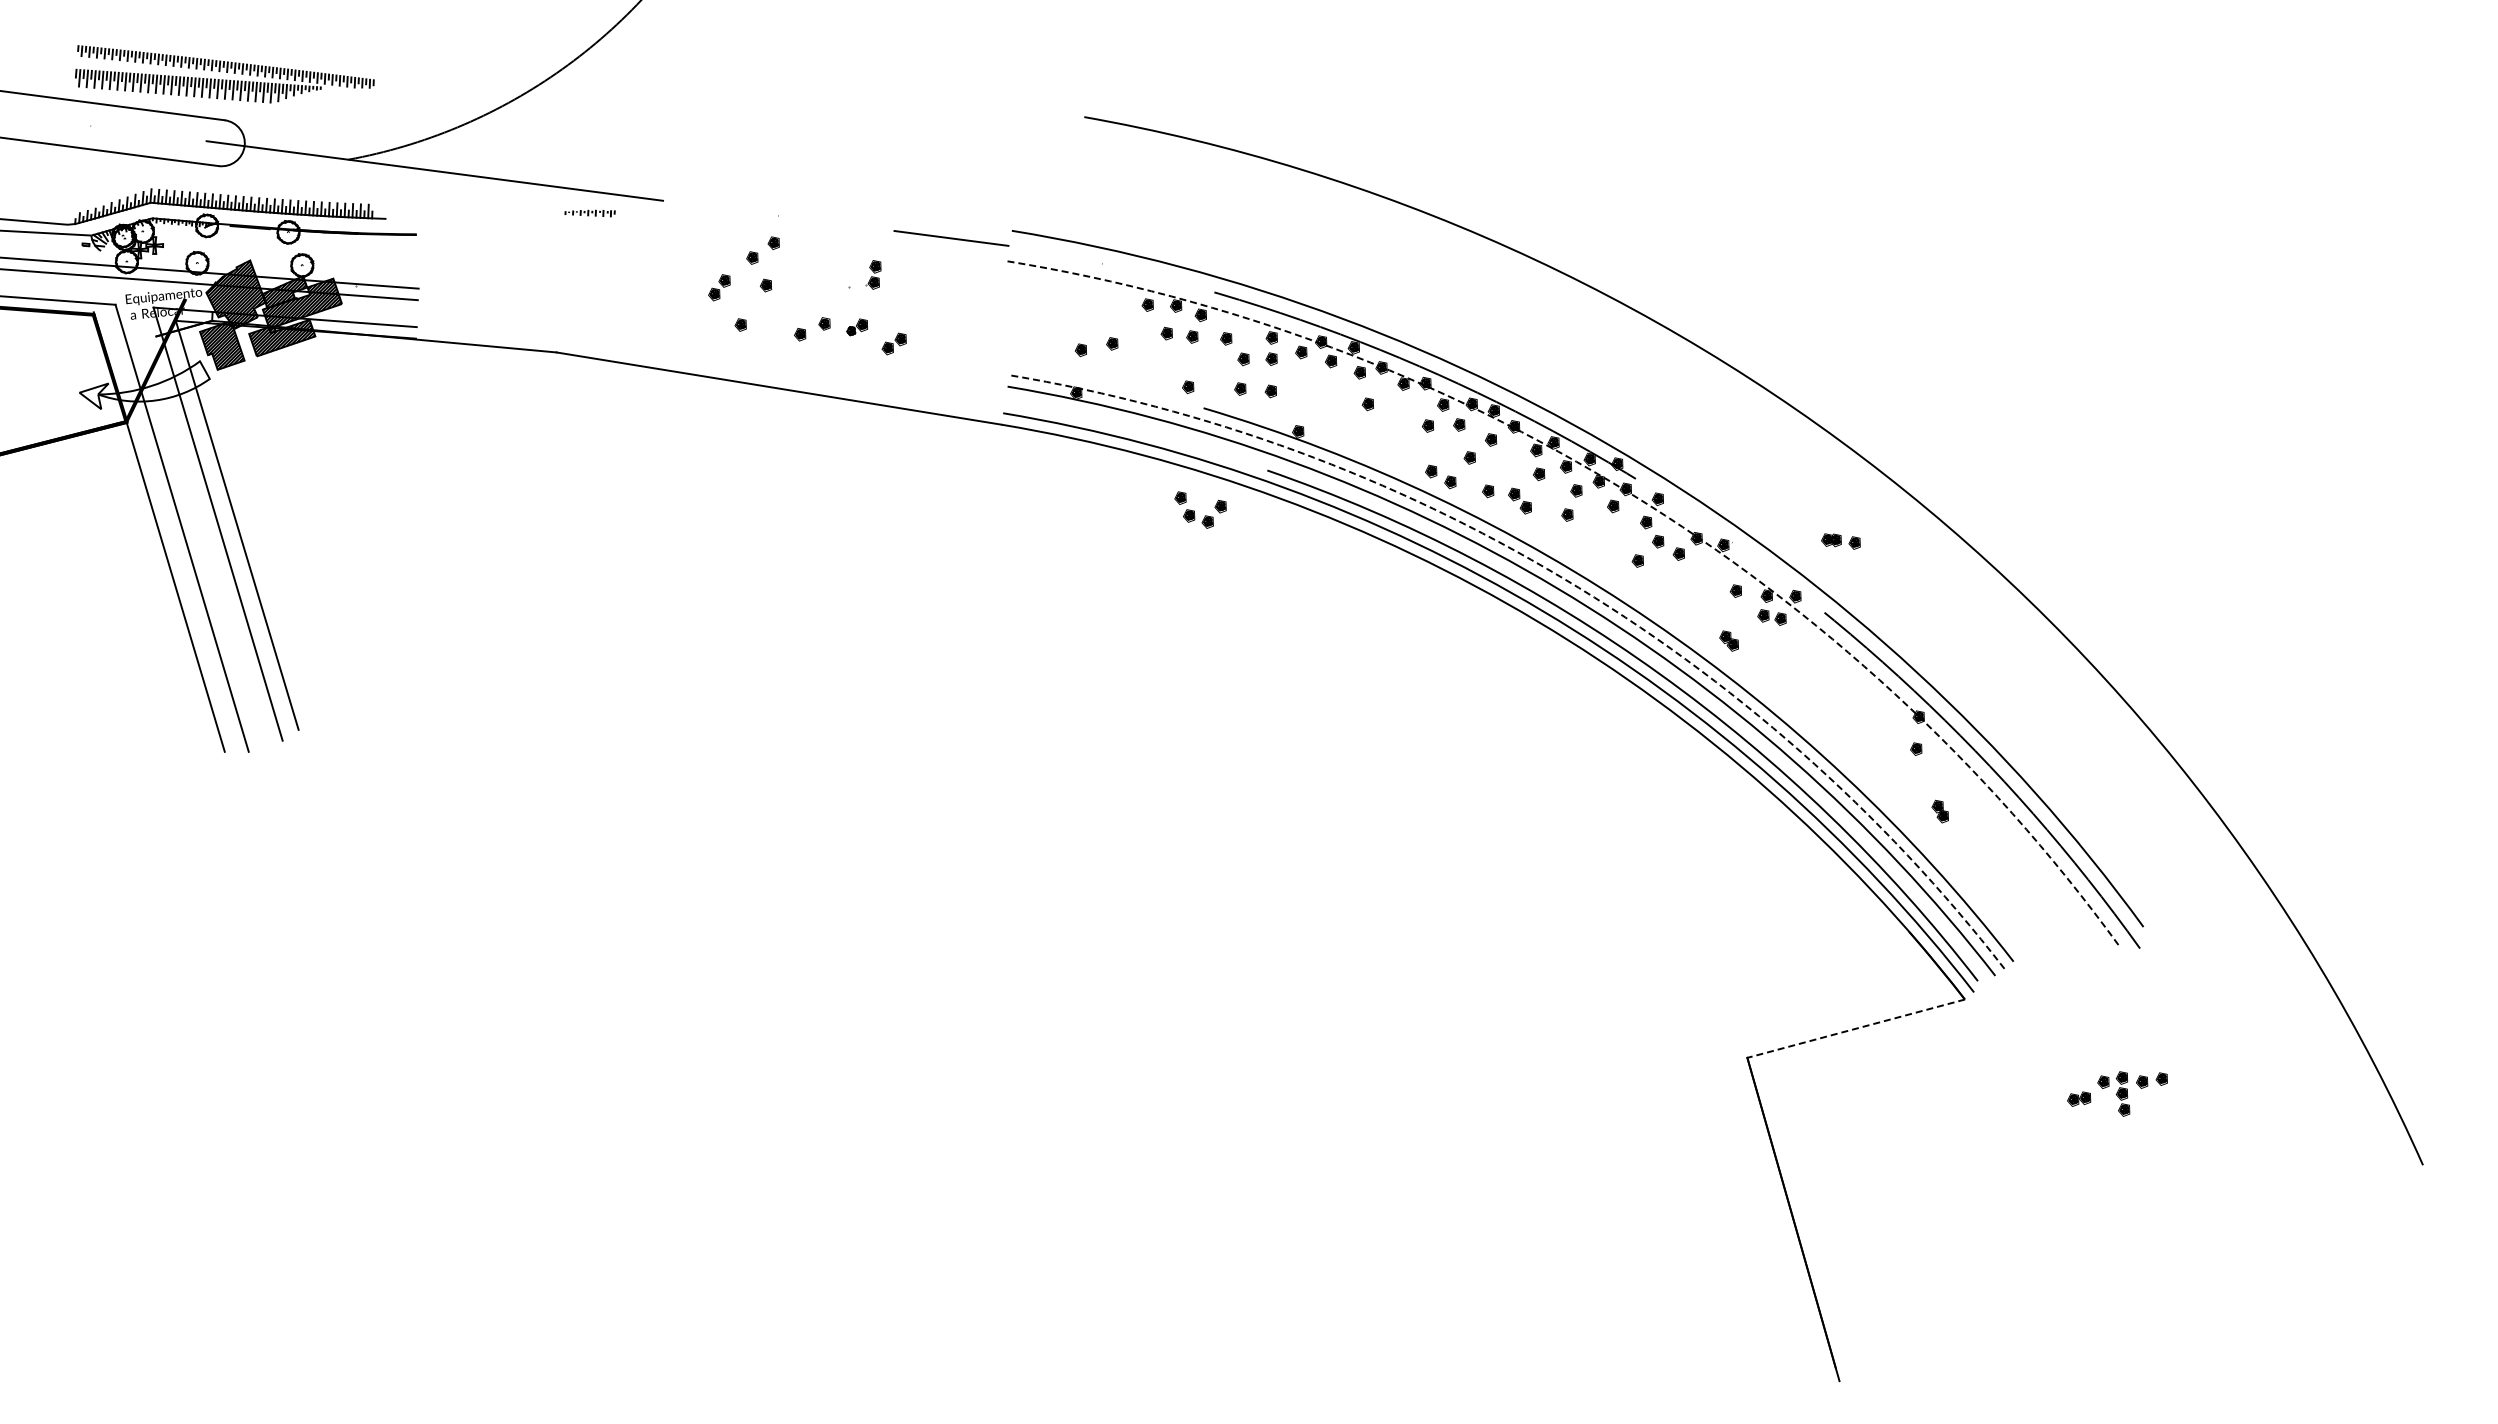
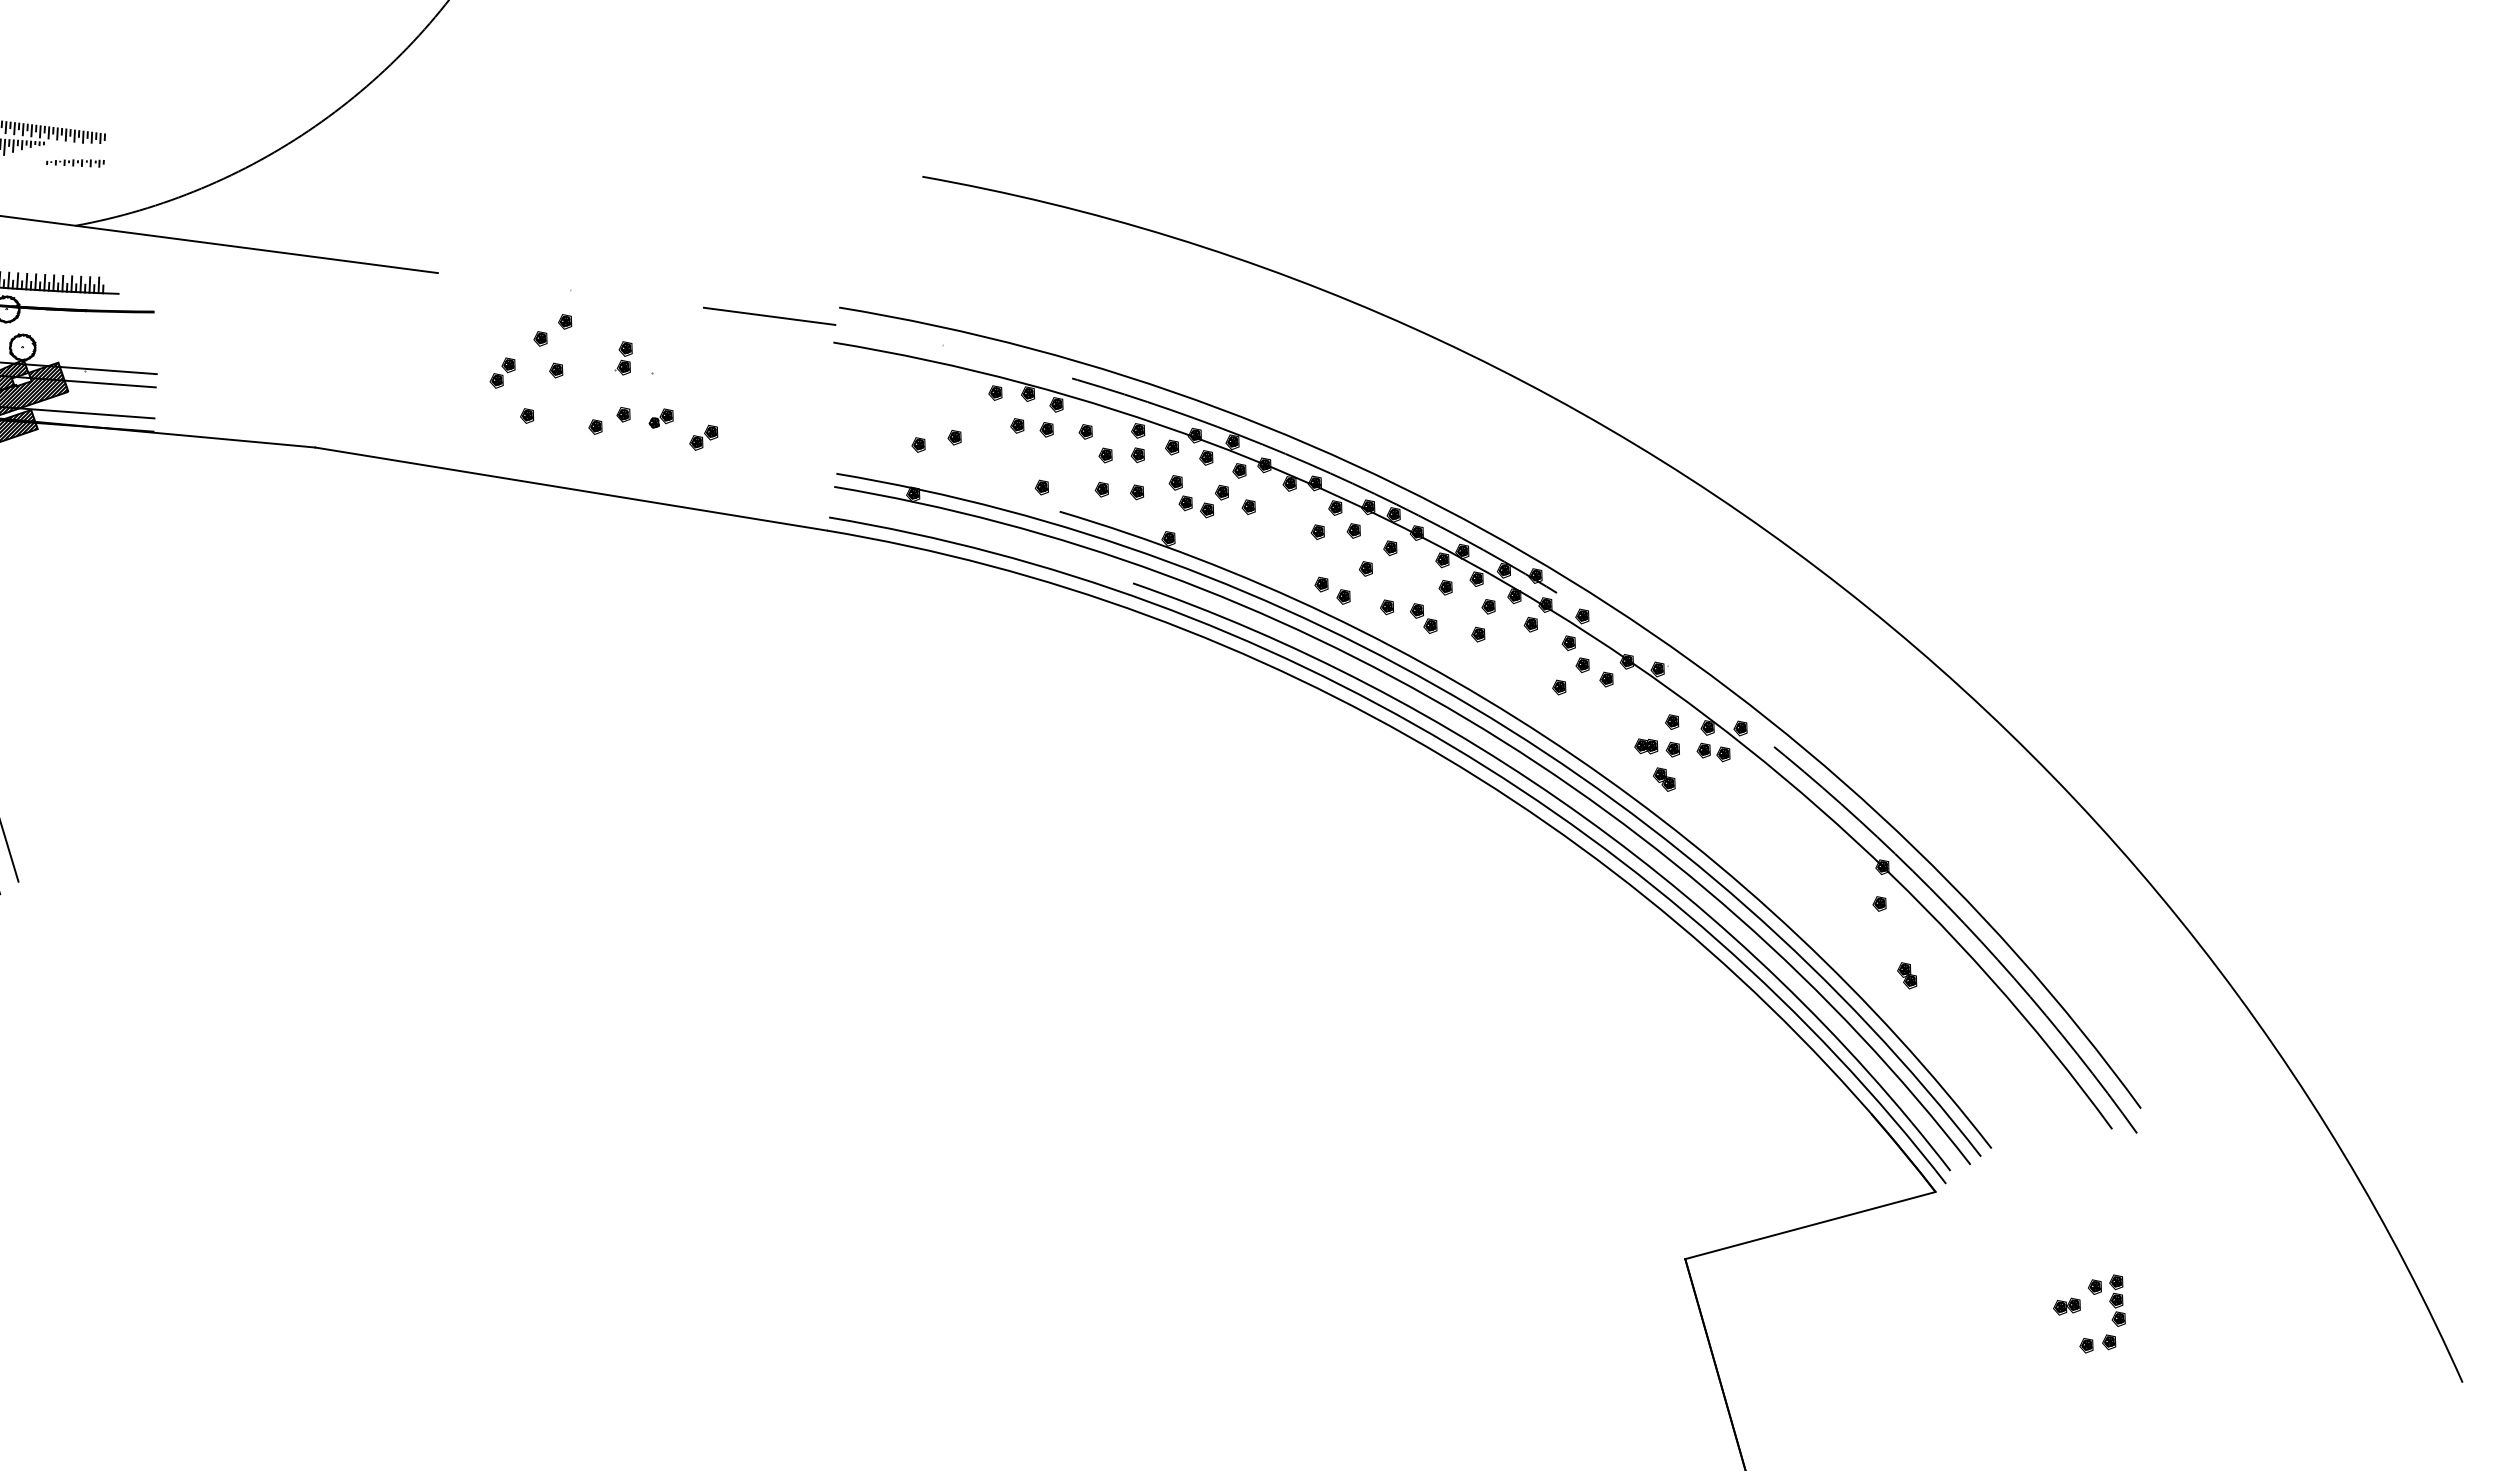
part: (589, 213) -> (74, 163), moved
part: (873, 274) -> (623, 357), moved
arc: (1630, 493) -> (1550, 609), dashed -> solid
part: (1194, 510) -> (1191, 497), moved
part: (1840, 541) -> (1656, 747), moved
arc: (1562, 578) -> (1472, 707), dashed -> solid
line: (1856, 1028) -> (1810, 1225), dashed -> solid
part: (2151, 1080) -> (2097, 1343), moved

